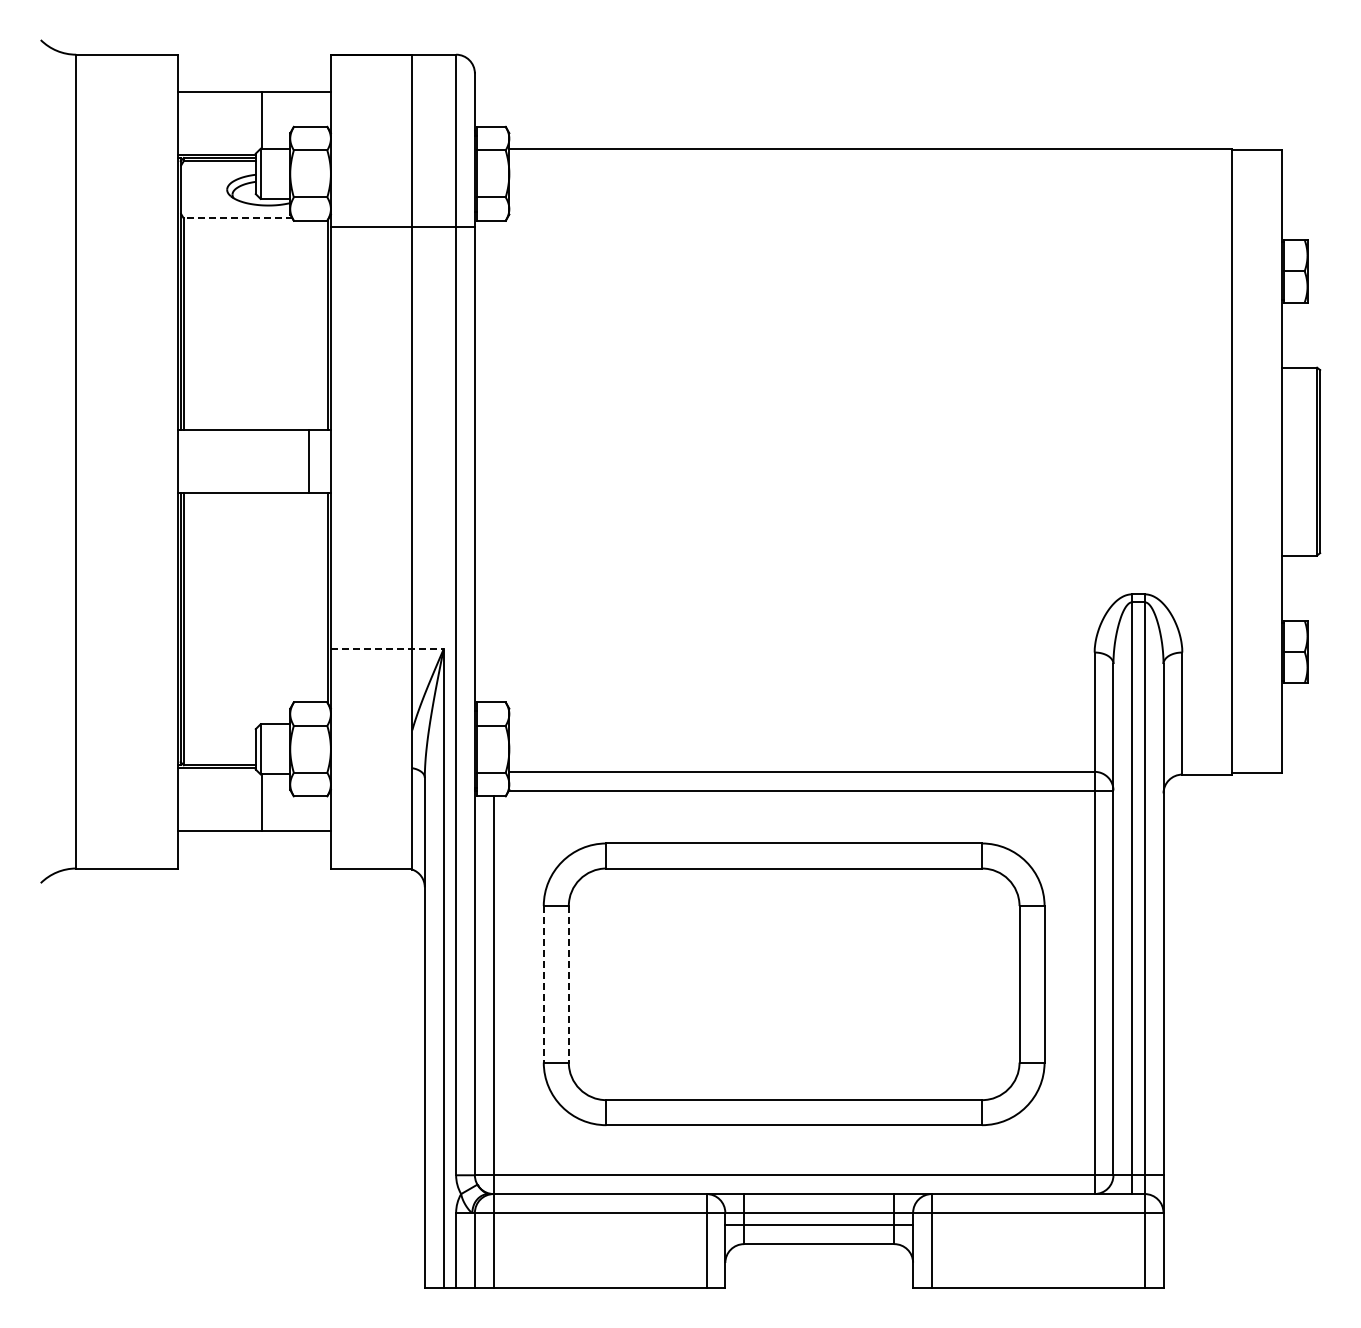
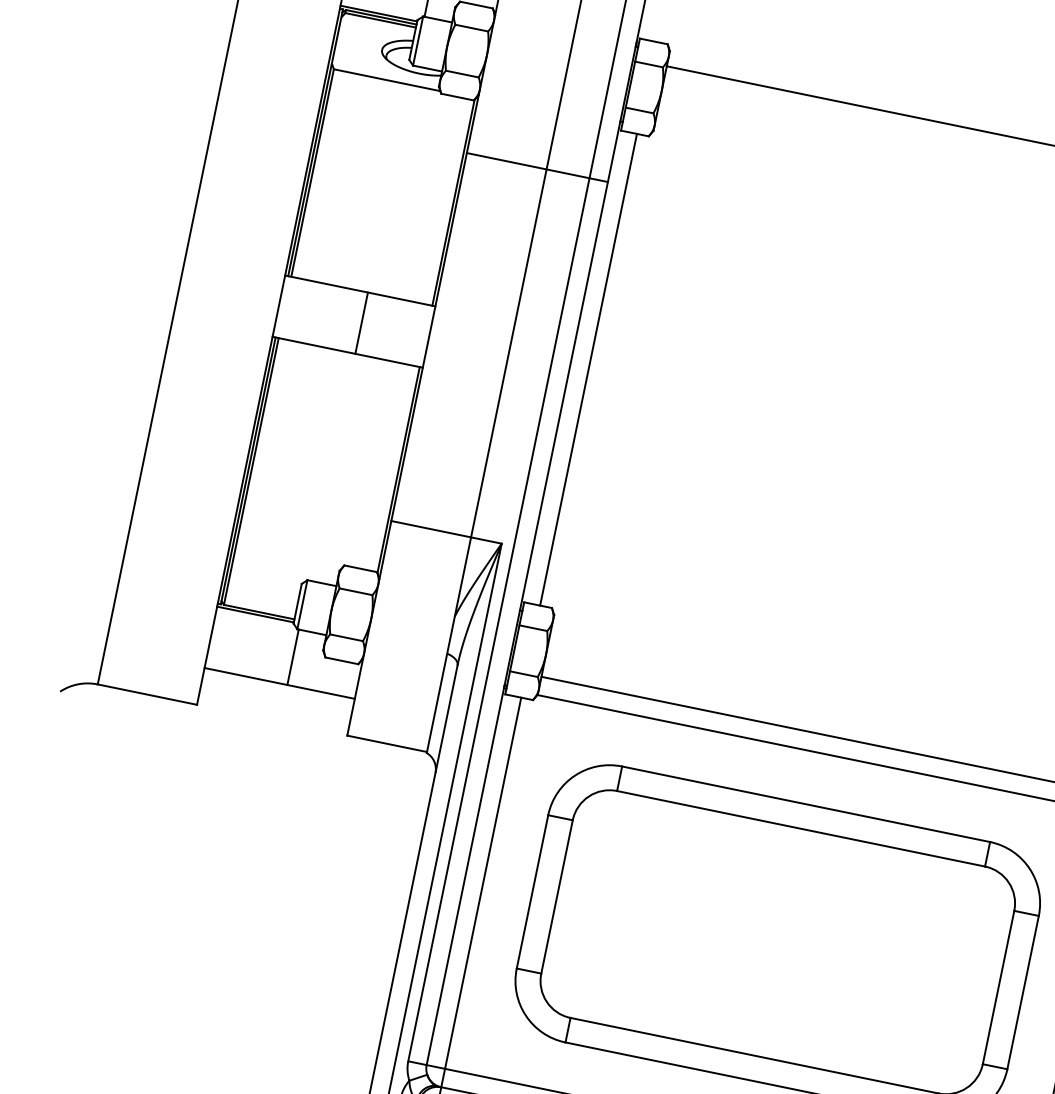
line: (237, 218) -> (386, 80), dashed -> solid
line: (402, 226) -> (537, 167), moved
line: (309, 461) -> (362, 323), moved
line: (493, 461) -> (588, 369), added
line: (387, 649) -> (446, 532), dashed -> solid
line: (543, 984) -> (532, 891), dashed -> solid
line: (568, 984) -> (556, 897), dashed -> solid

